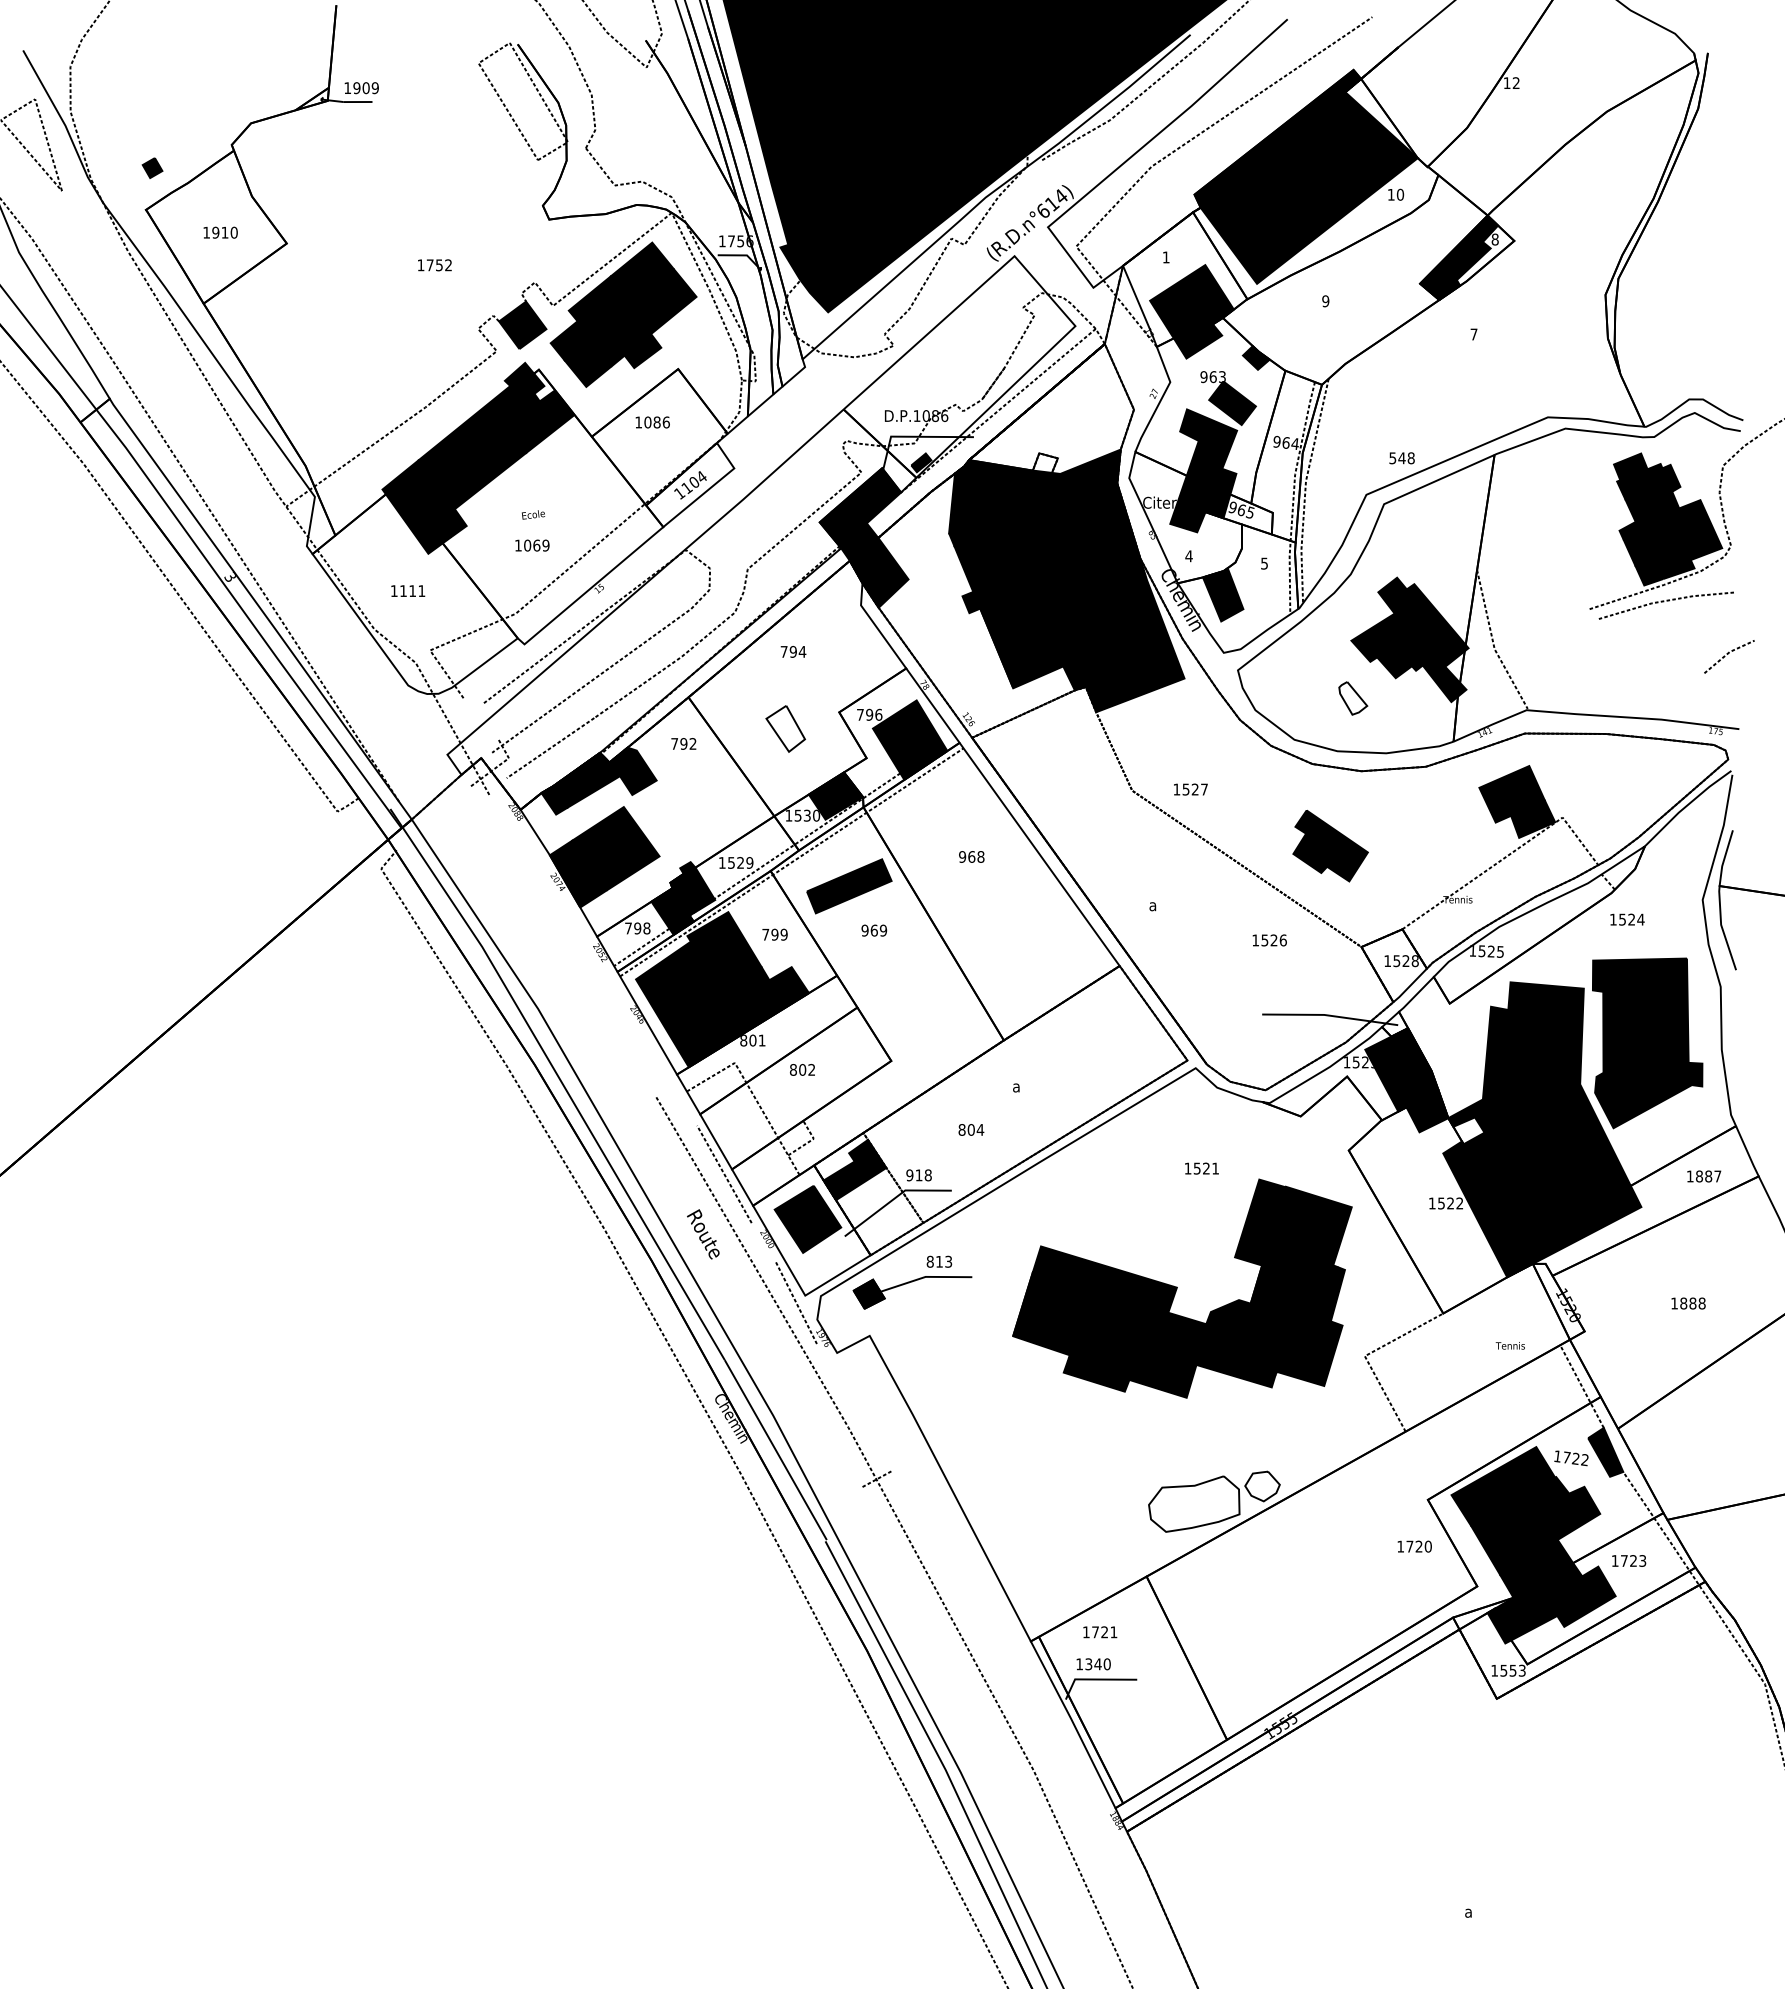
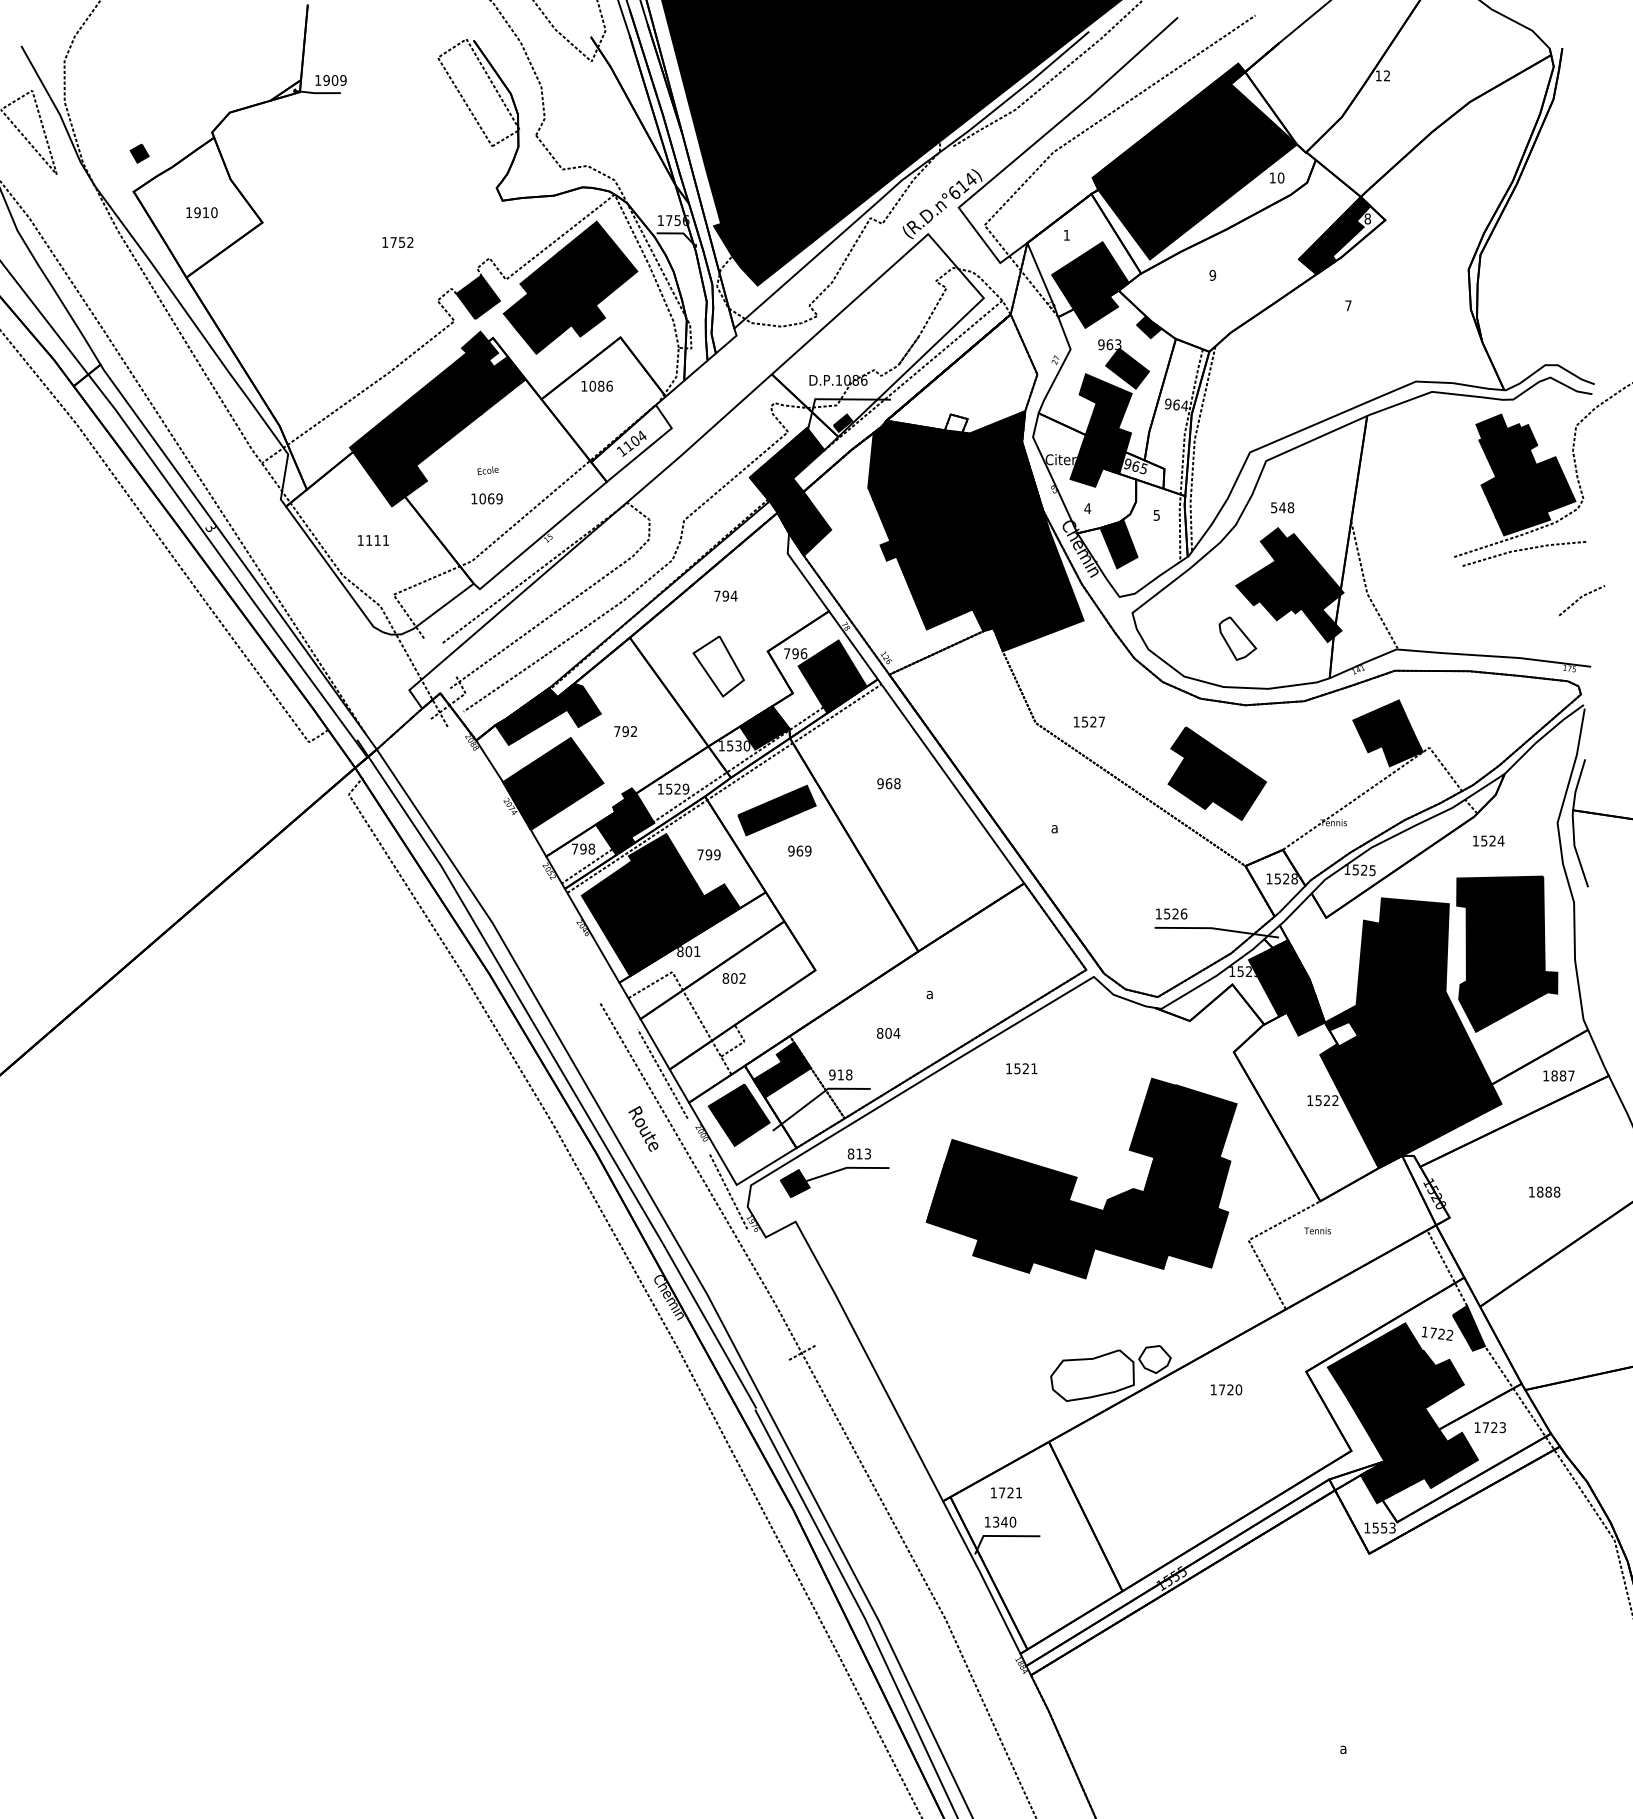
text: (1401, 458) -> (1282, 507), moved
part: (1353, 698) -> (1238, 638), size x1.43
part: (785, 728) -> (718, 666), size x1.43
text: (683, 743) -> (625, 731), moved
part: (1330, 845) -> (1217, 773), size x1.43
text: (1269, 940) -> (1171, 914), moved
text: (1201, 1168) -> (1021, 1068), moved
text: (1509, 1345) -> (1316, 1230), moved
text: (1414, 1546) -> (1226, 1389), moved

